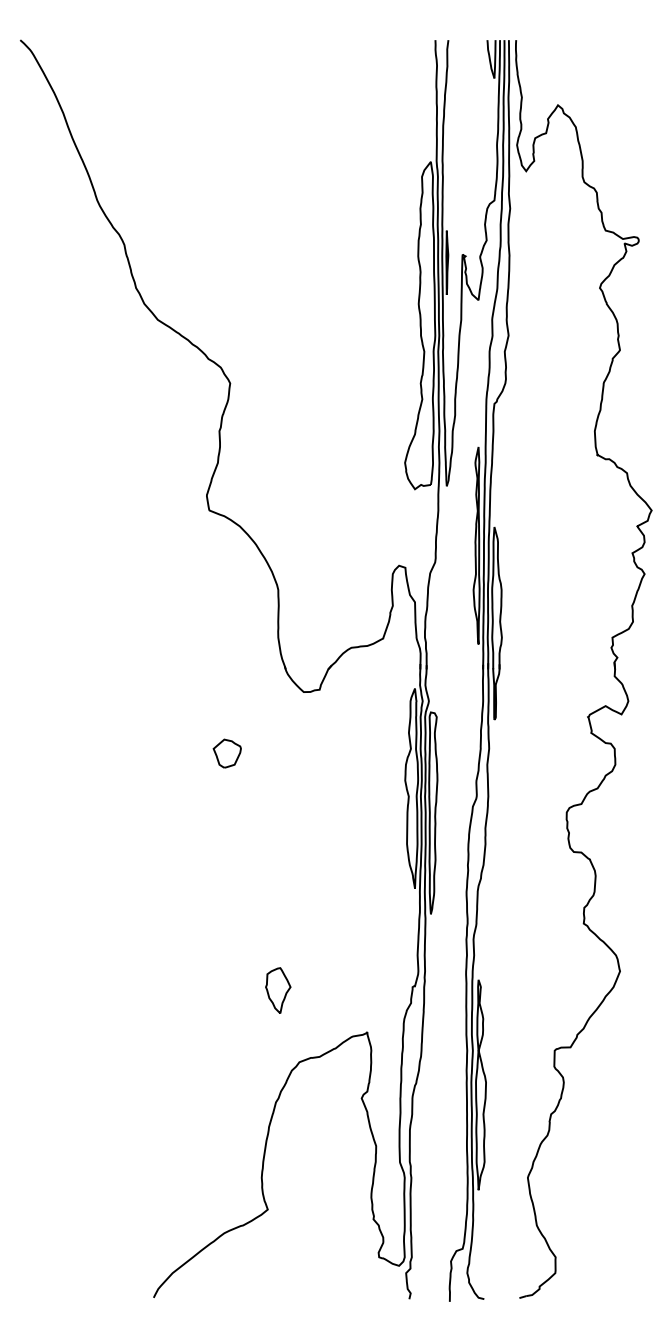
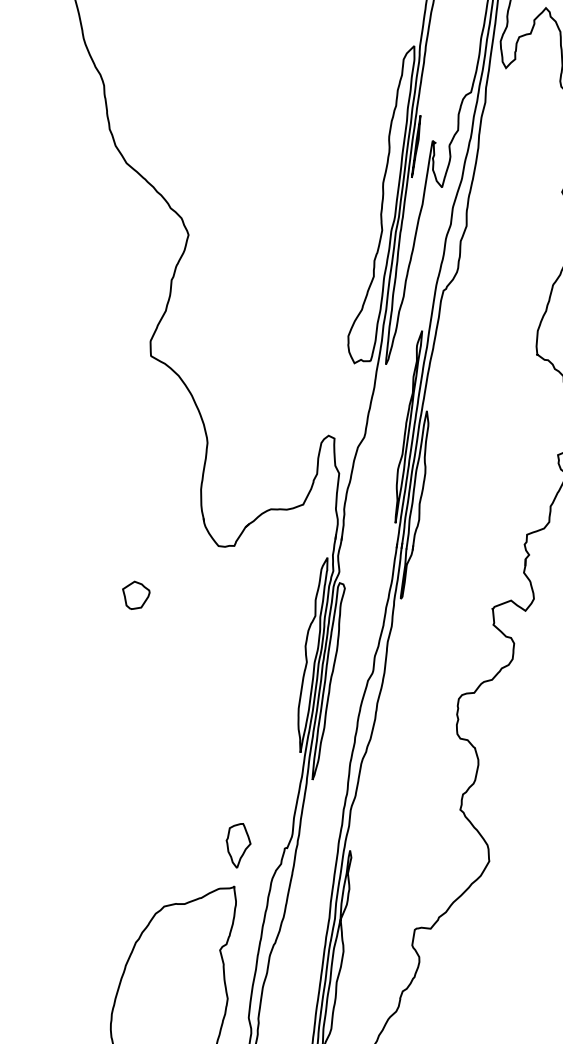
part: (278, 990) -> (238, 845), moved

